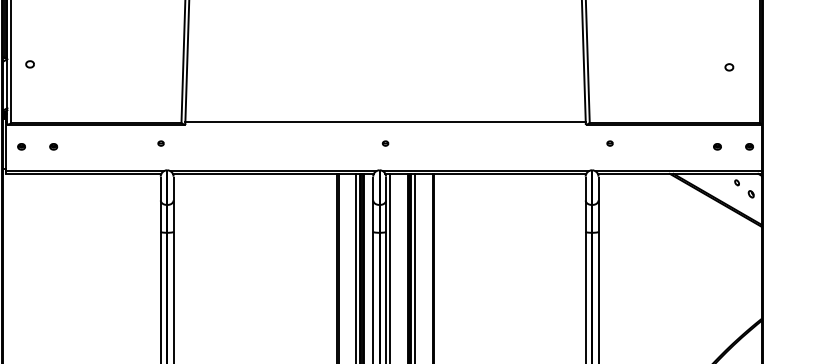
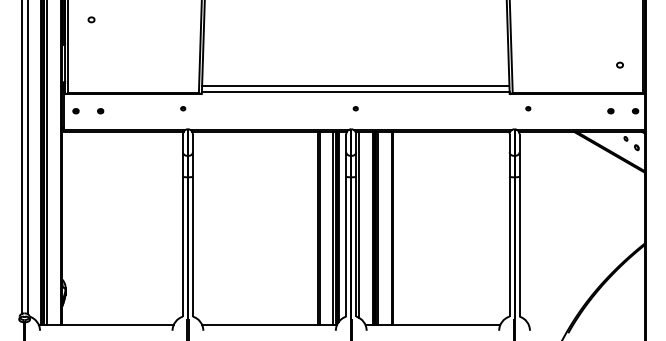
part: (30, 63) -> (91, 19), moved
part: (728, 66) -> (619, 64), moved
line: (385, 113) -> (355, 85), added

